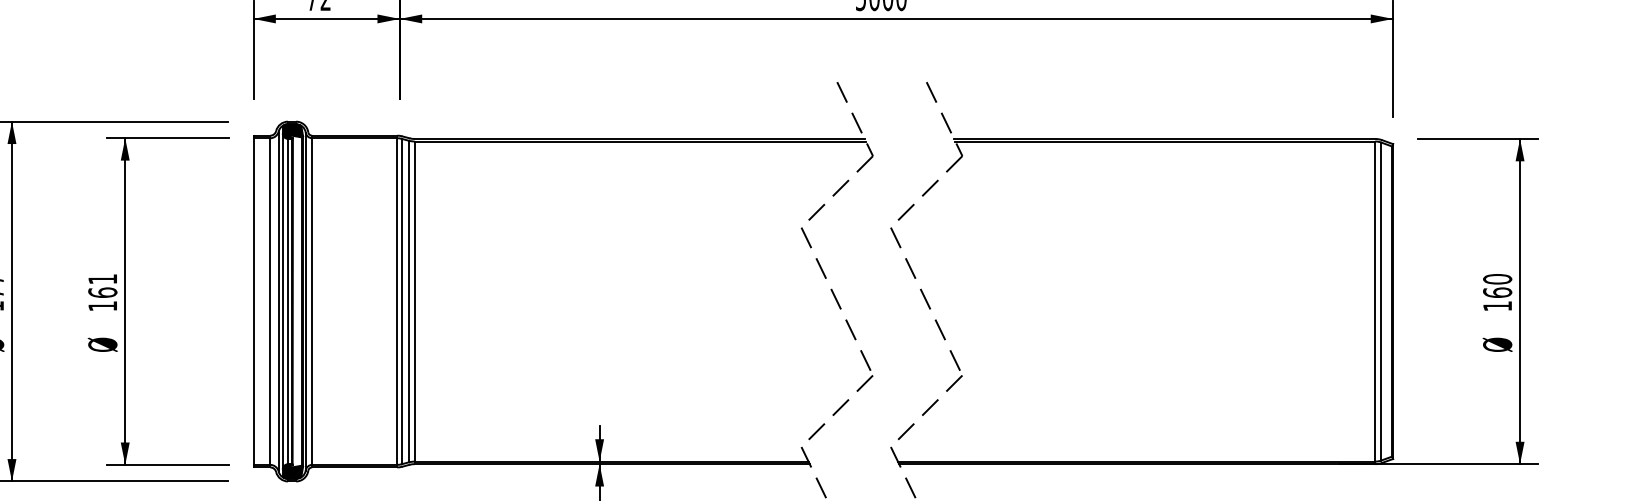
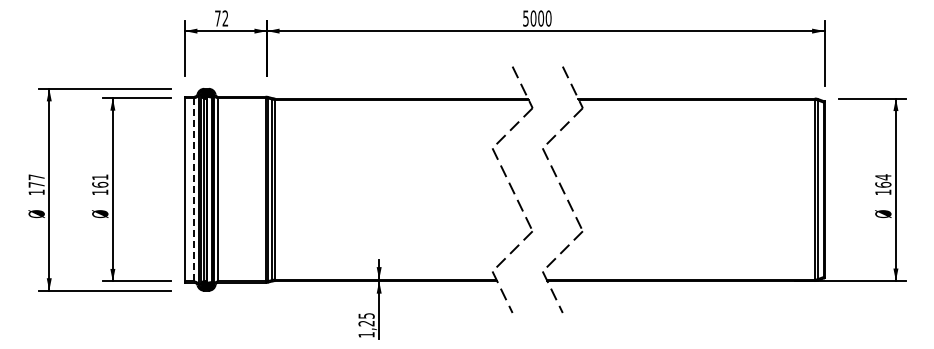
text: (1497, 279) -> (883, 177), 160 -> 164
line: (270, 301) -> (194, 189), solid -> dashed

